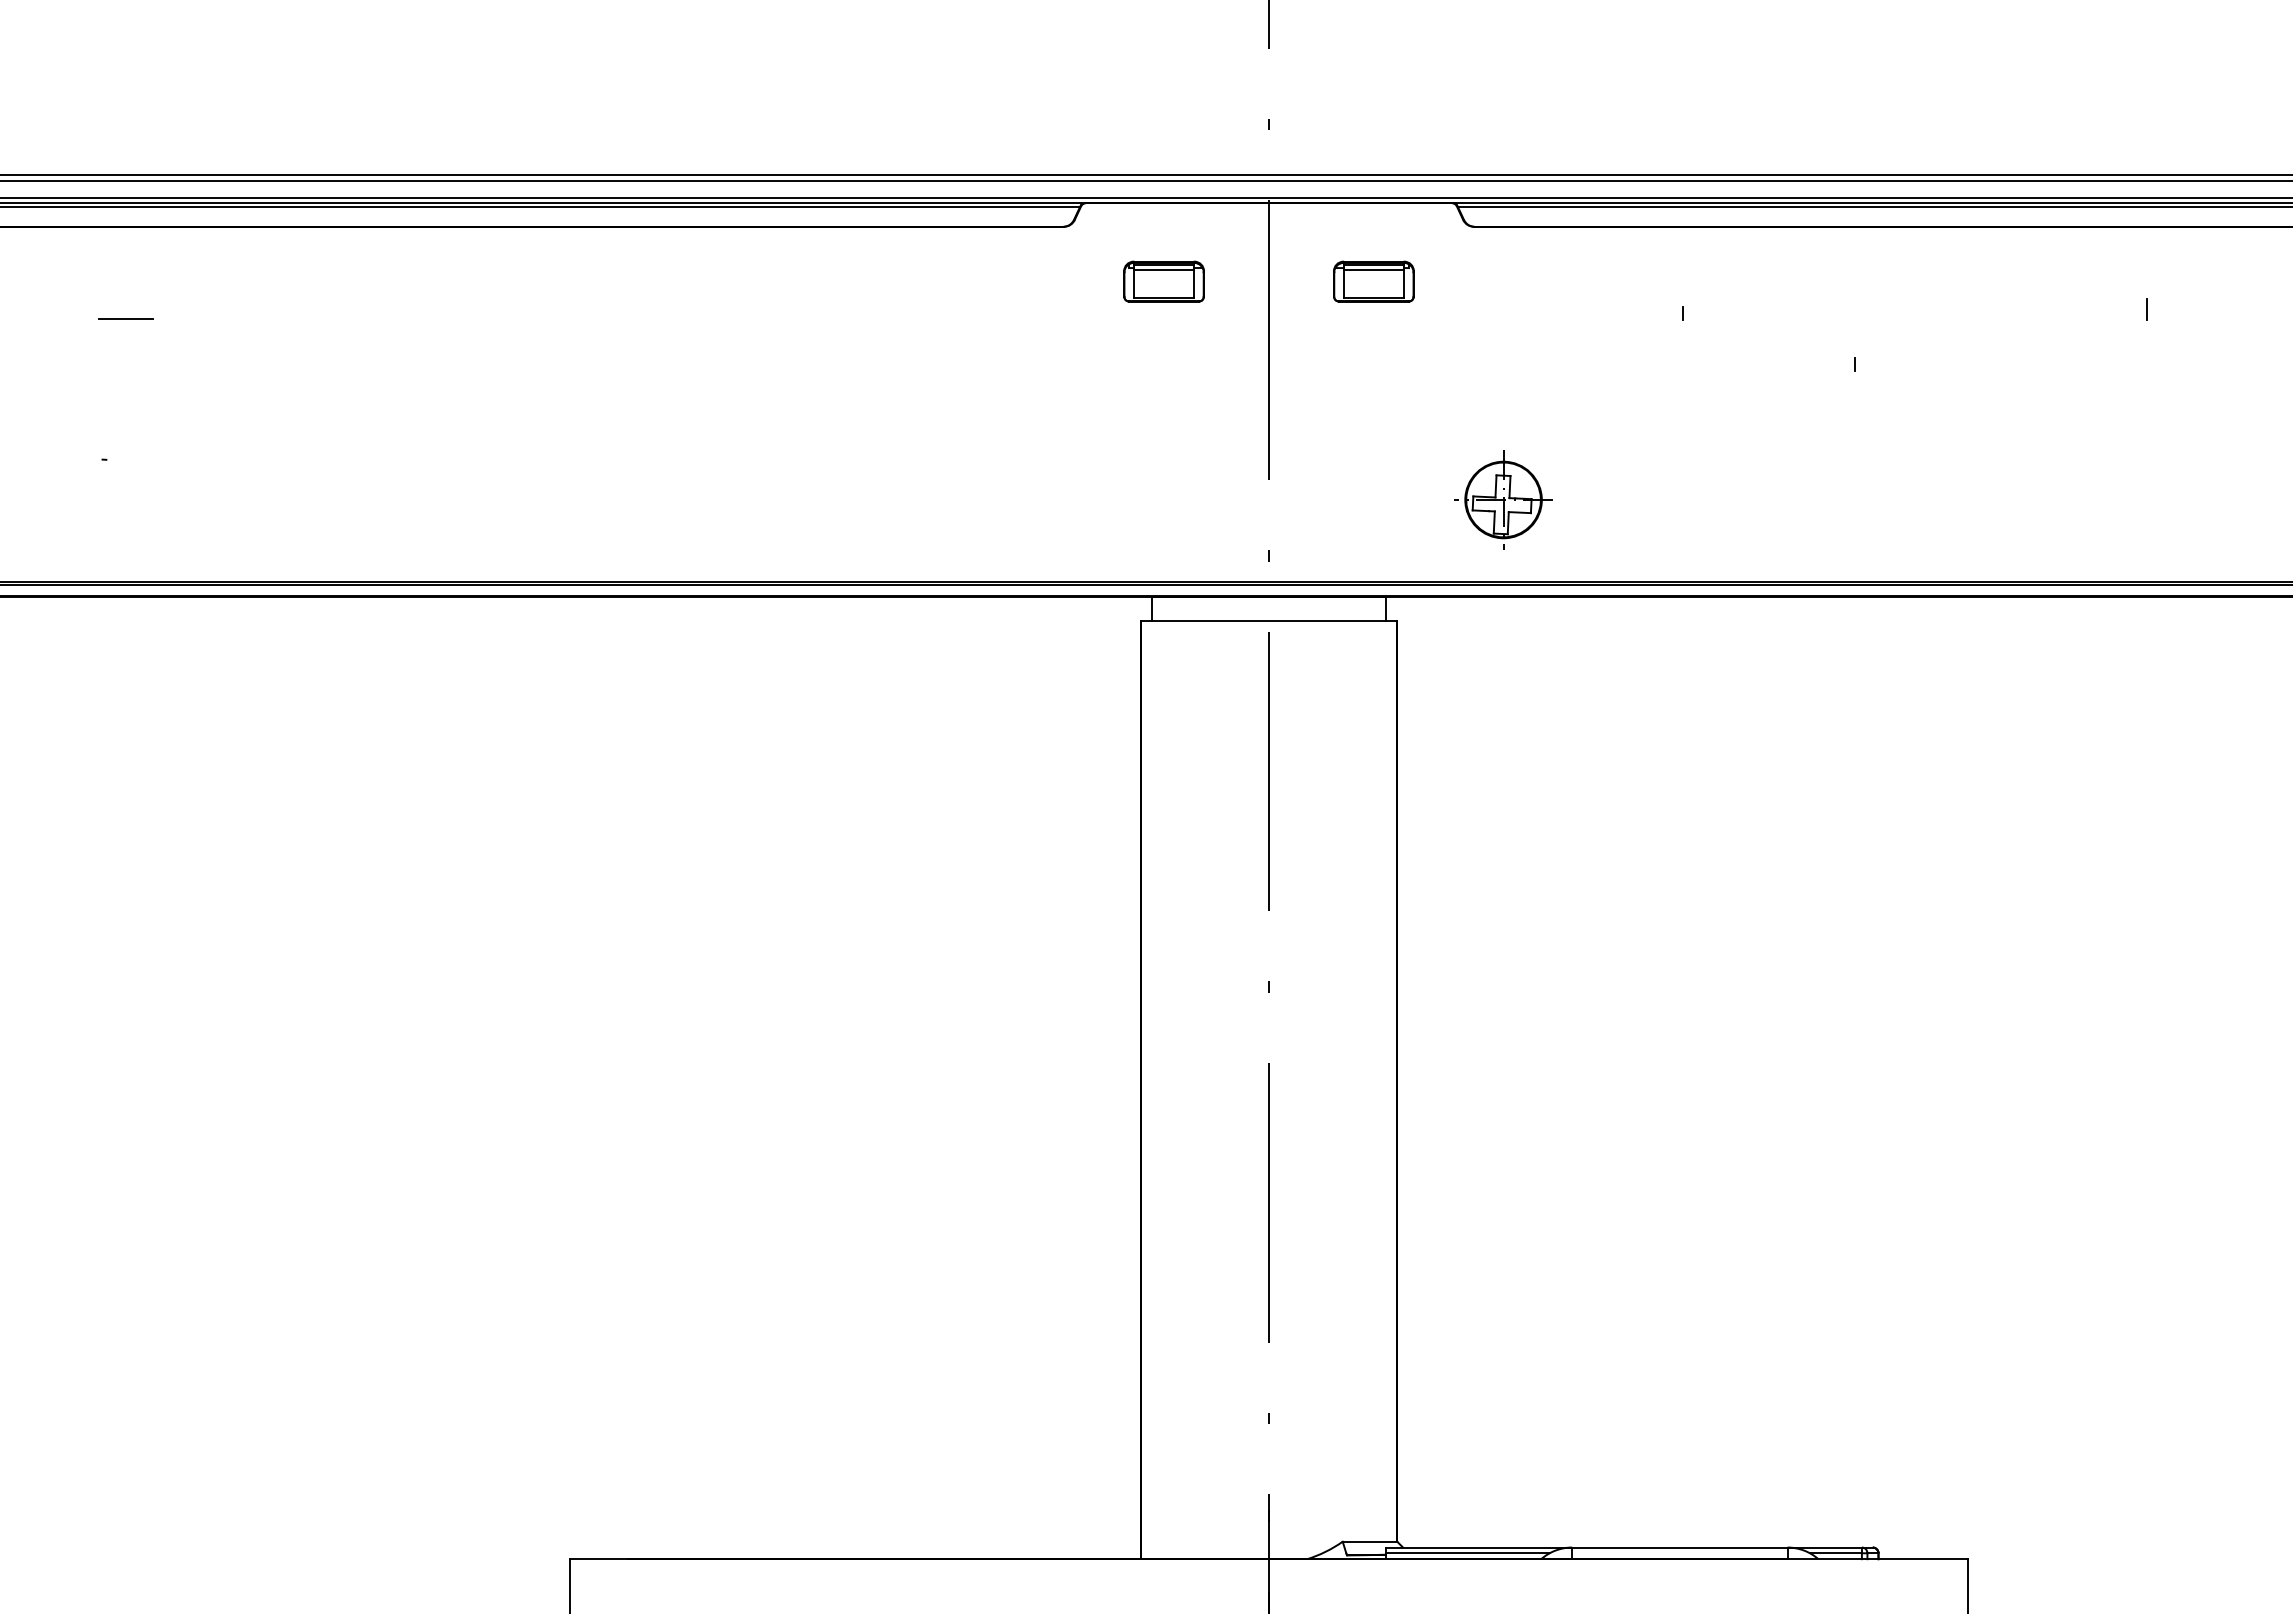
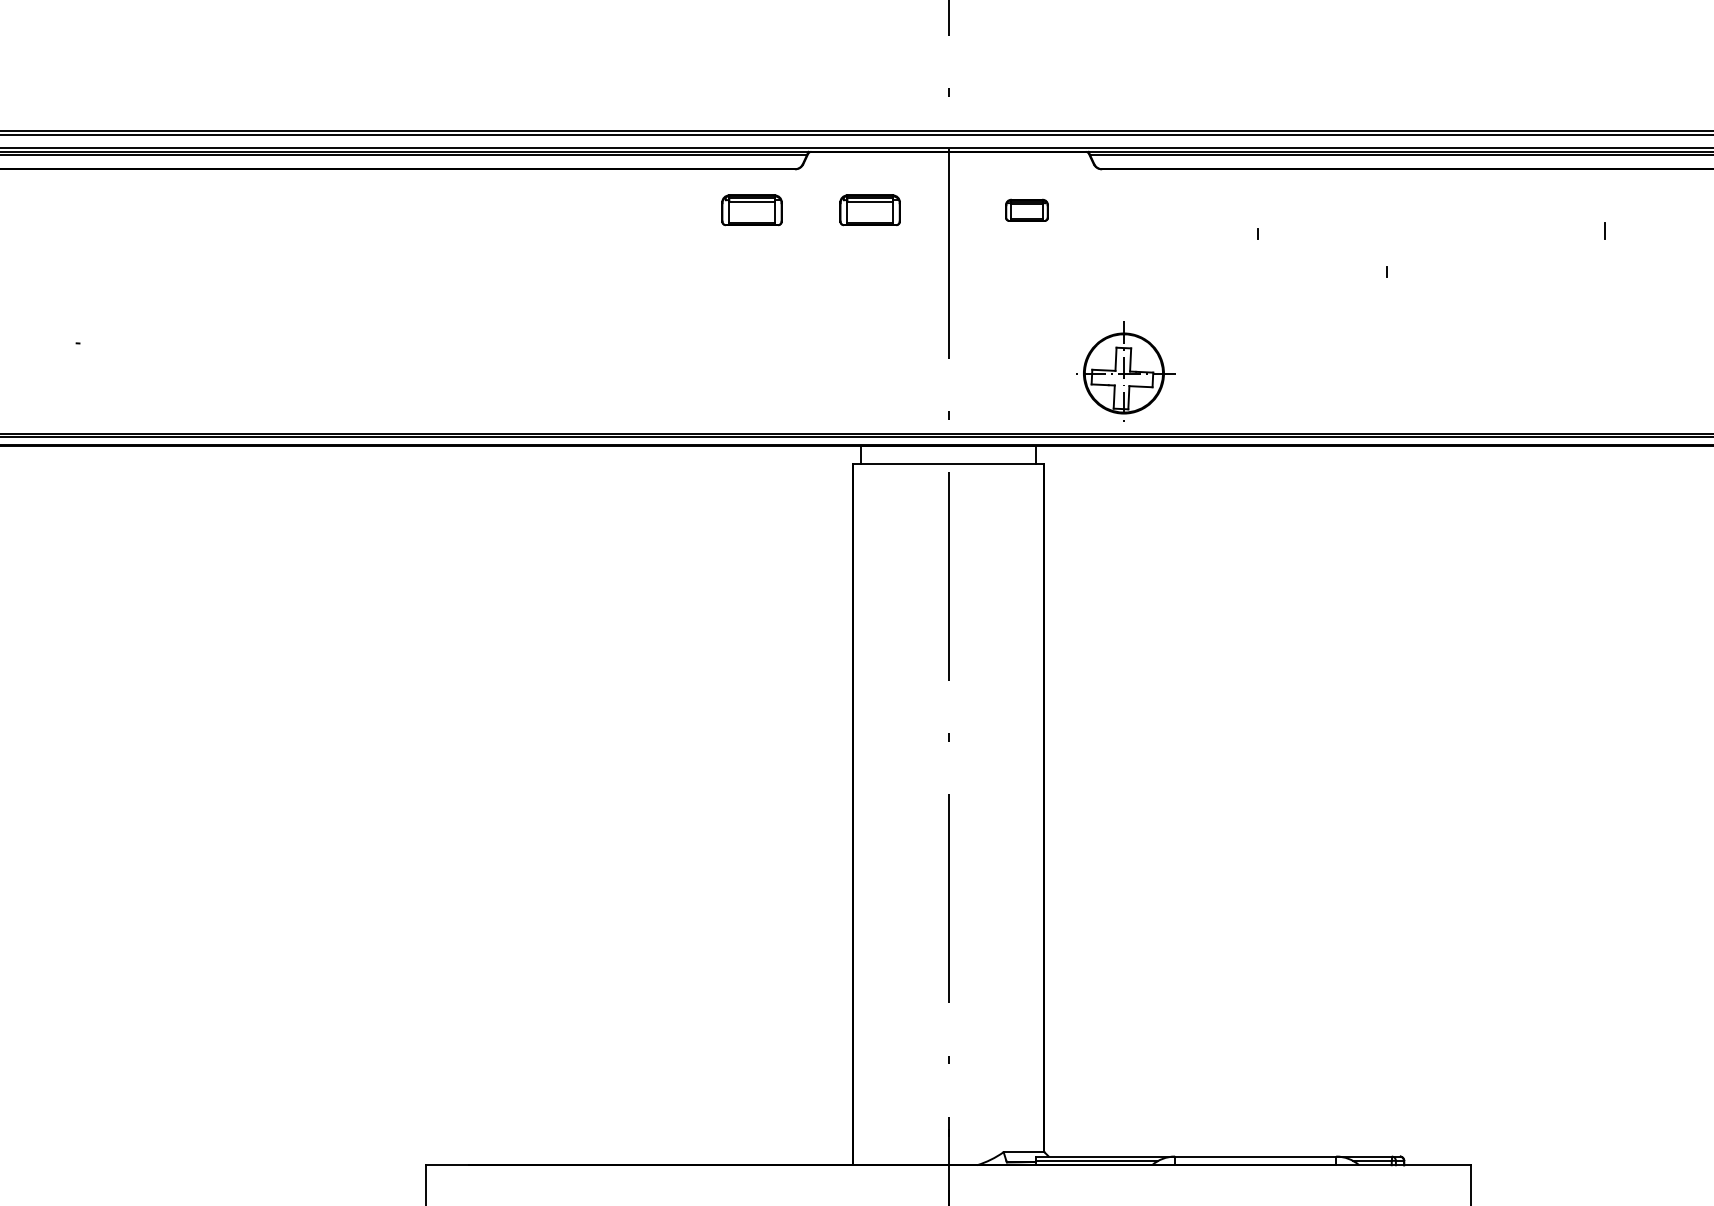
part: (1005, 281) -> (751, 210), added
part: (1373, 281) -> (1026, 210), size x0.7
line: (125, 319) -> (93, 238), removed
part: (1503, 499) -> (1123, 373), size x1.4

